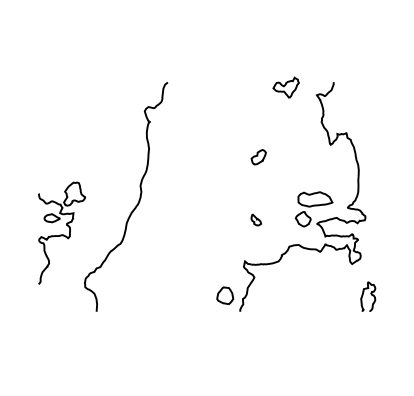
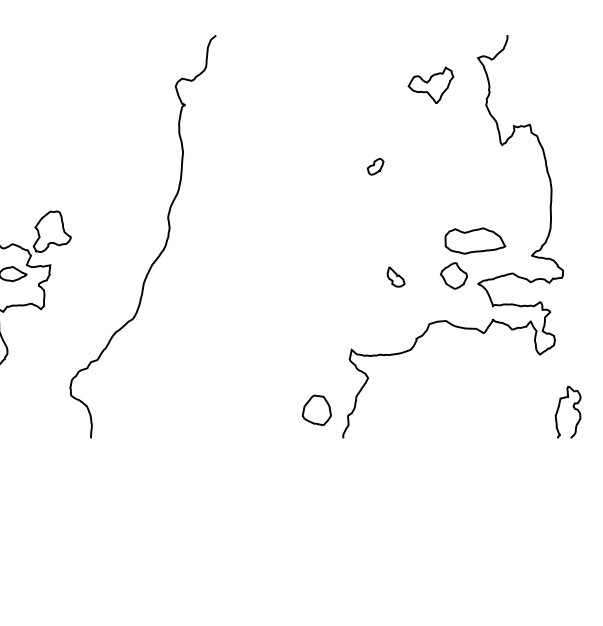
part: (285, 87) -> (429, 84), moved
part: (258, 156) -> (375, 165), size x0.62
part: (255, 219) -> (394, 276), moved

